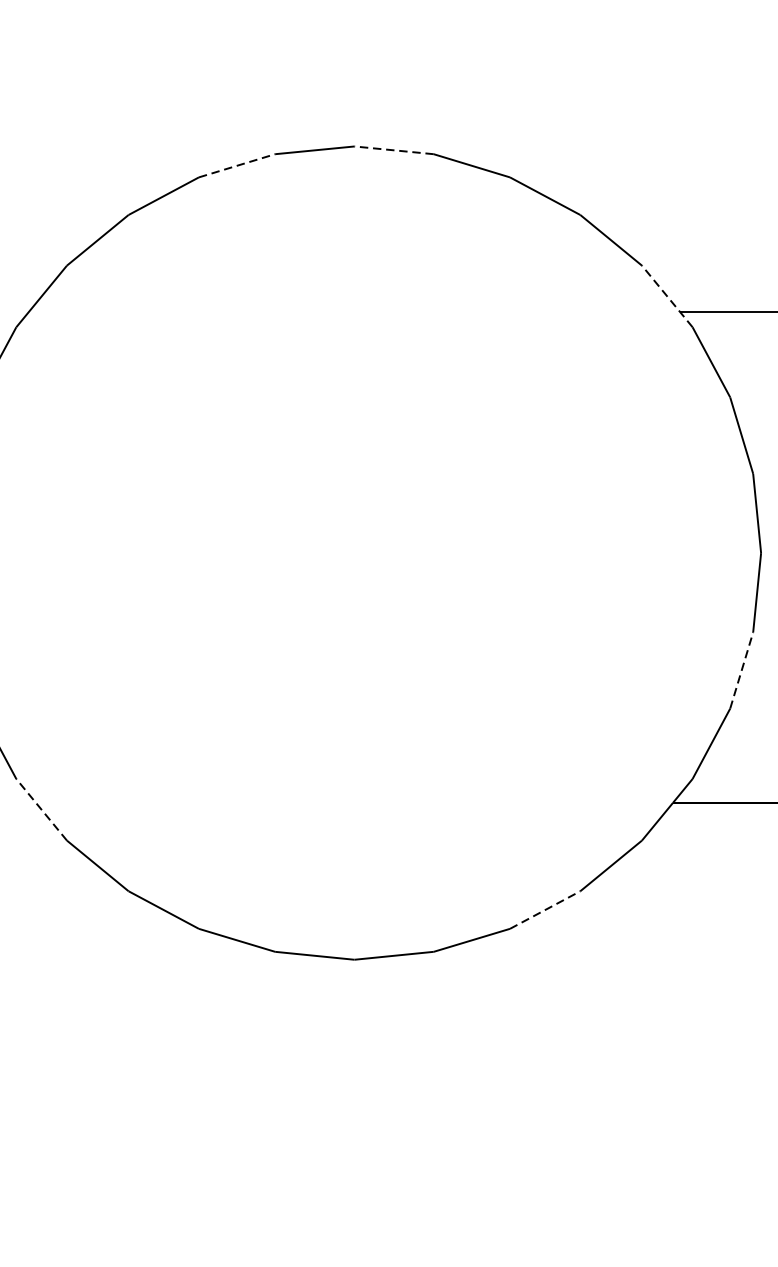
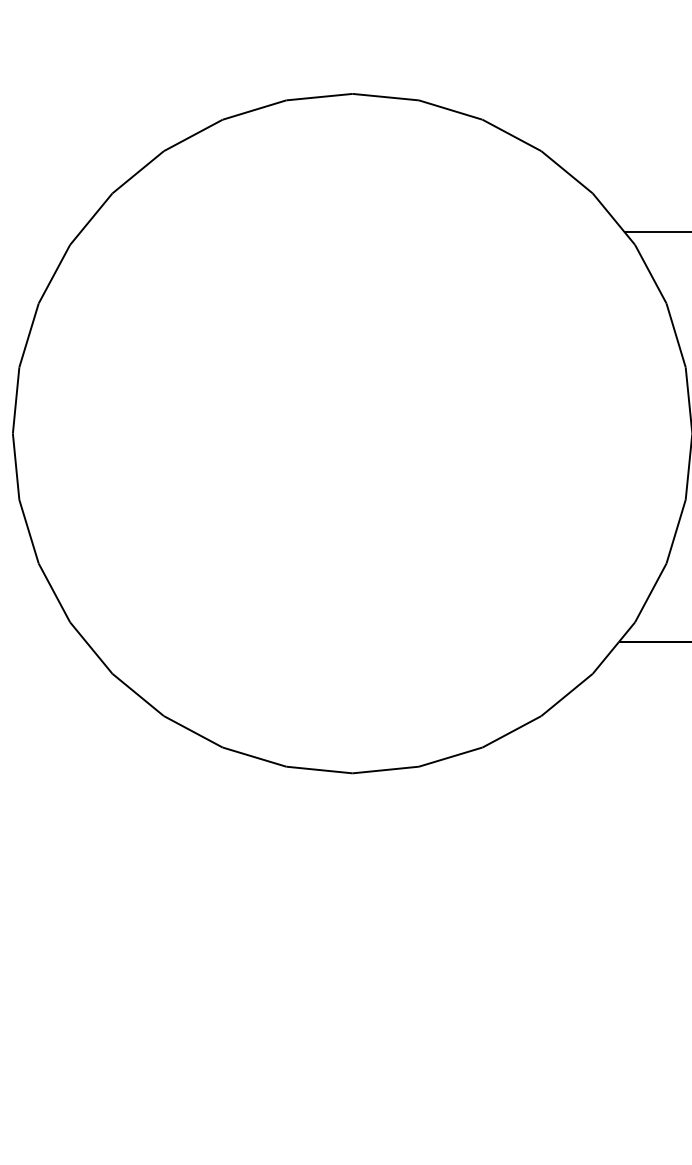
line: (393, 150) -> (385, 97), dashed -> solid
line: (238, 165) -> (255, 109), dashed -> solid
line: (666, 295) -> (613, 218), dashed -> solid
line: (742, 670) -> (676, 531), dashed -> solid
line: (40, 809) -> (90, 647), dashed -> solid
line: (545, 909) -> (512, 731), dashed -> solid

